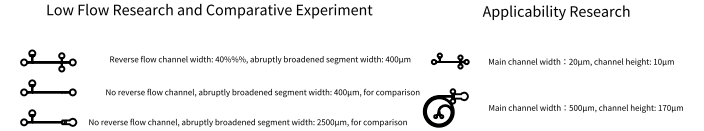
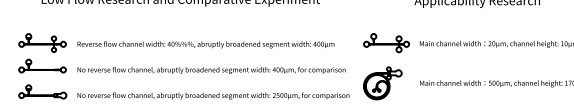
text: (260, 60) -> (206, 45), moved
part: (450, 60) -> (386, 42), size x1.43
text: (262, 92) -> (211, 70), moved

